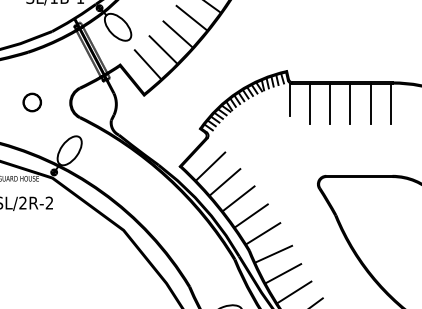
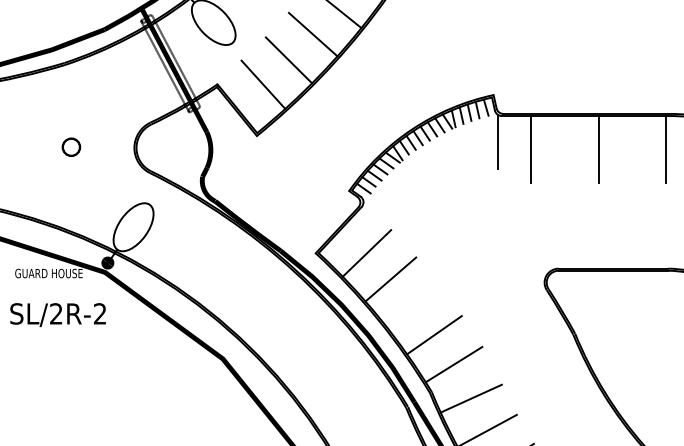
part: (31, 102) -> (70, 147), size x0.6
line: (330, 103) -> (565, 148), removed
line: (370, 103) -> (631, 148), removed
line: (238, 198) -> (413, 306), removed

